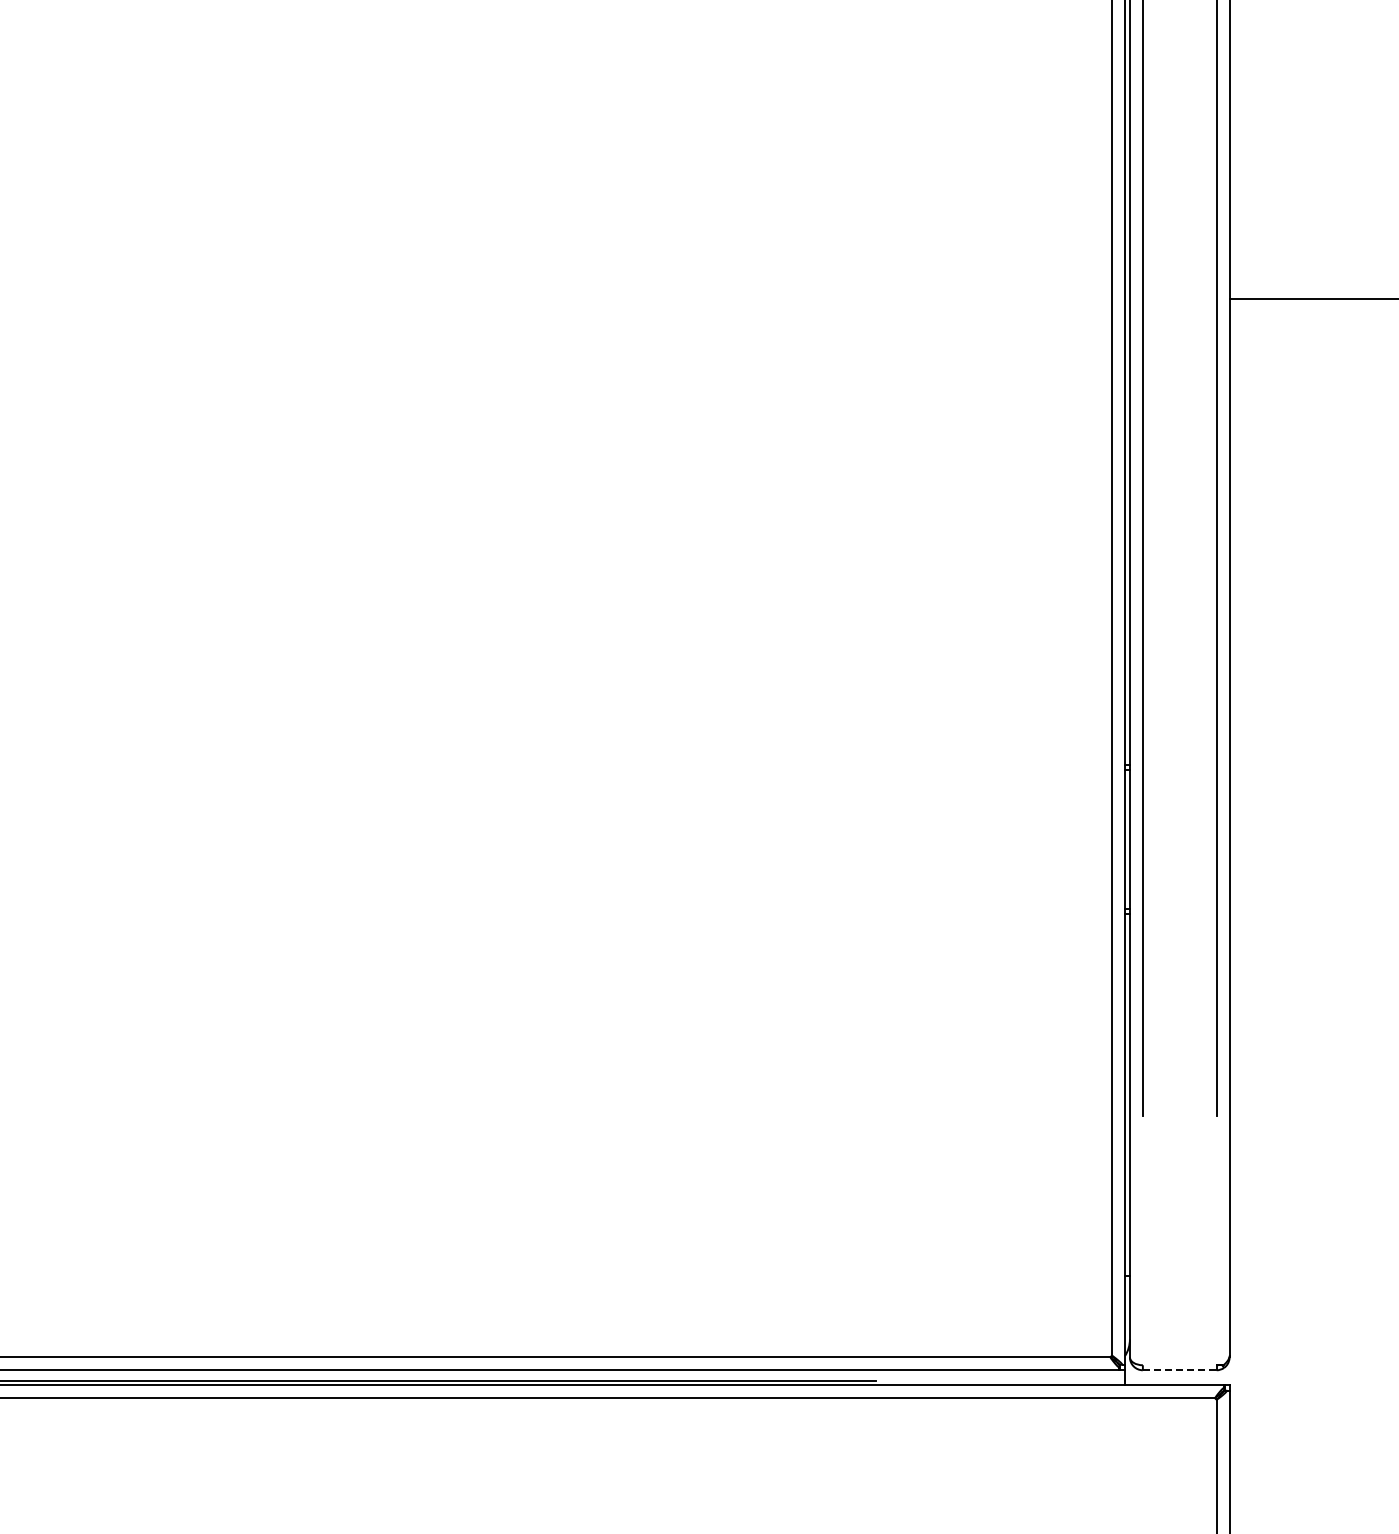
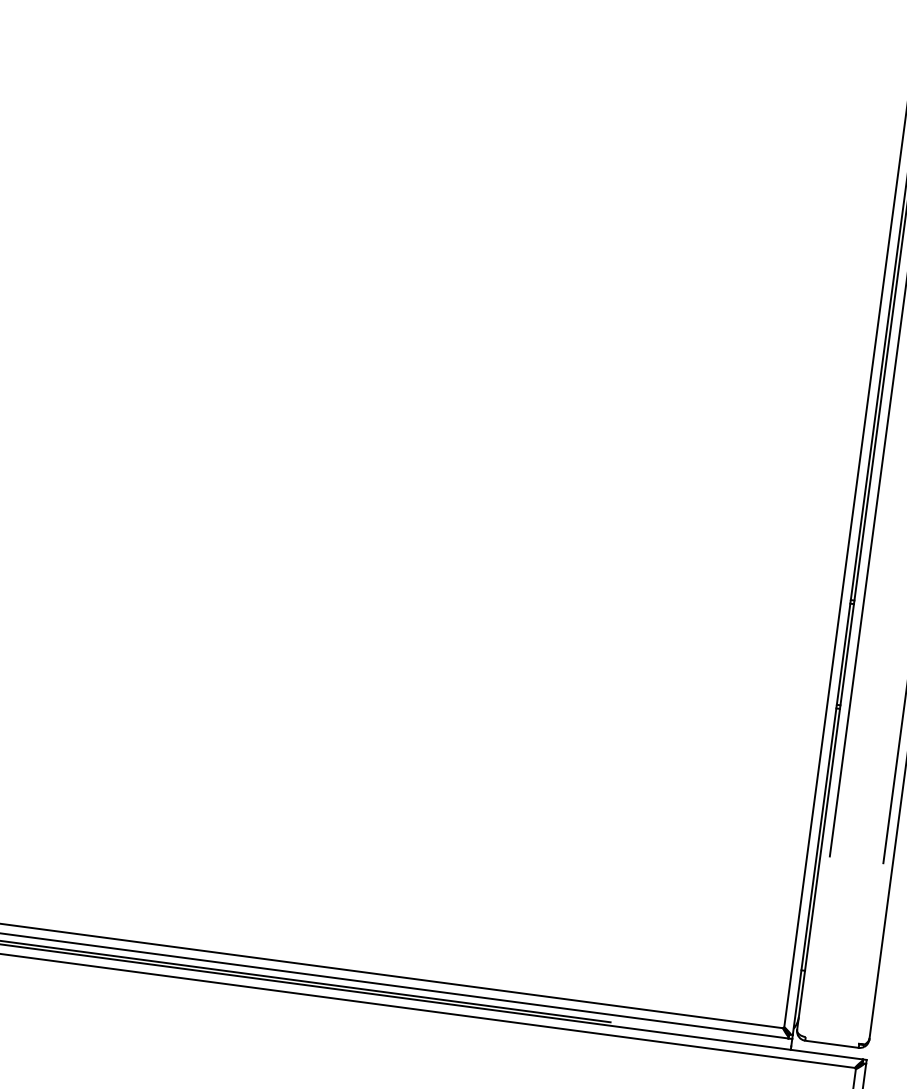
line: (1179, 1370) -> (831, 1044), dashed -> solid

